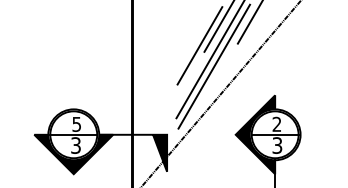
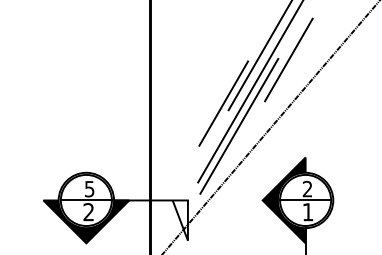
text: (75, 145) -> (88, 212), 3 -> 2
text: (276, 145) -> (307, 212), 3 -> 1
fill: (159, 153) -> (179, 220), removed

